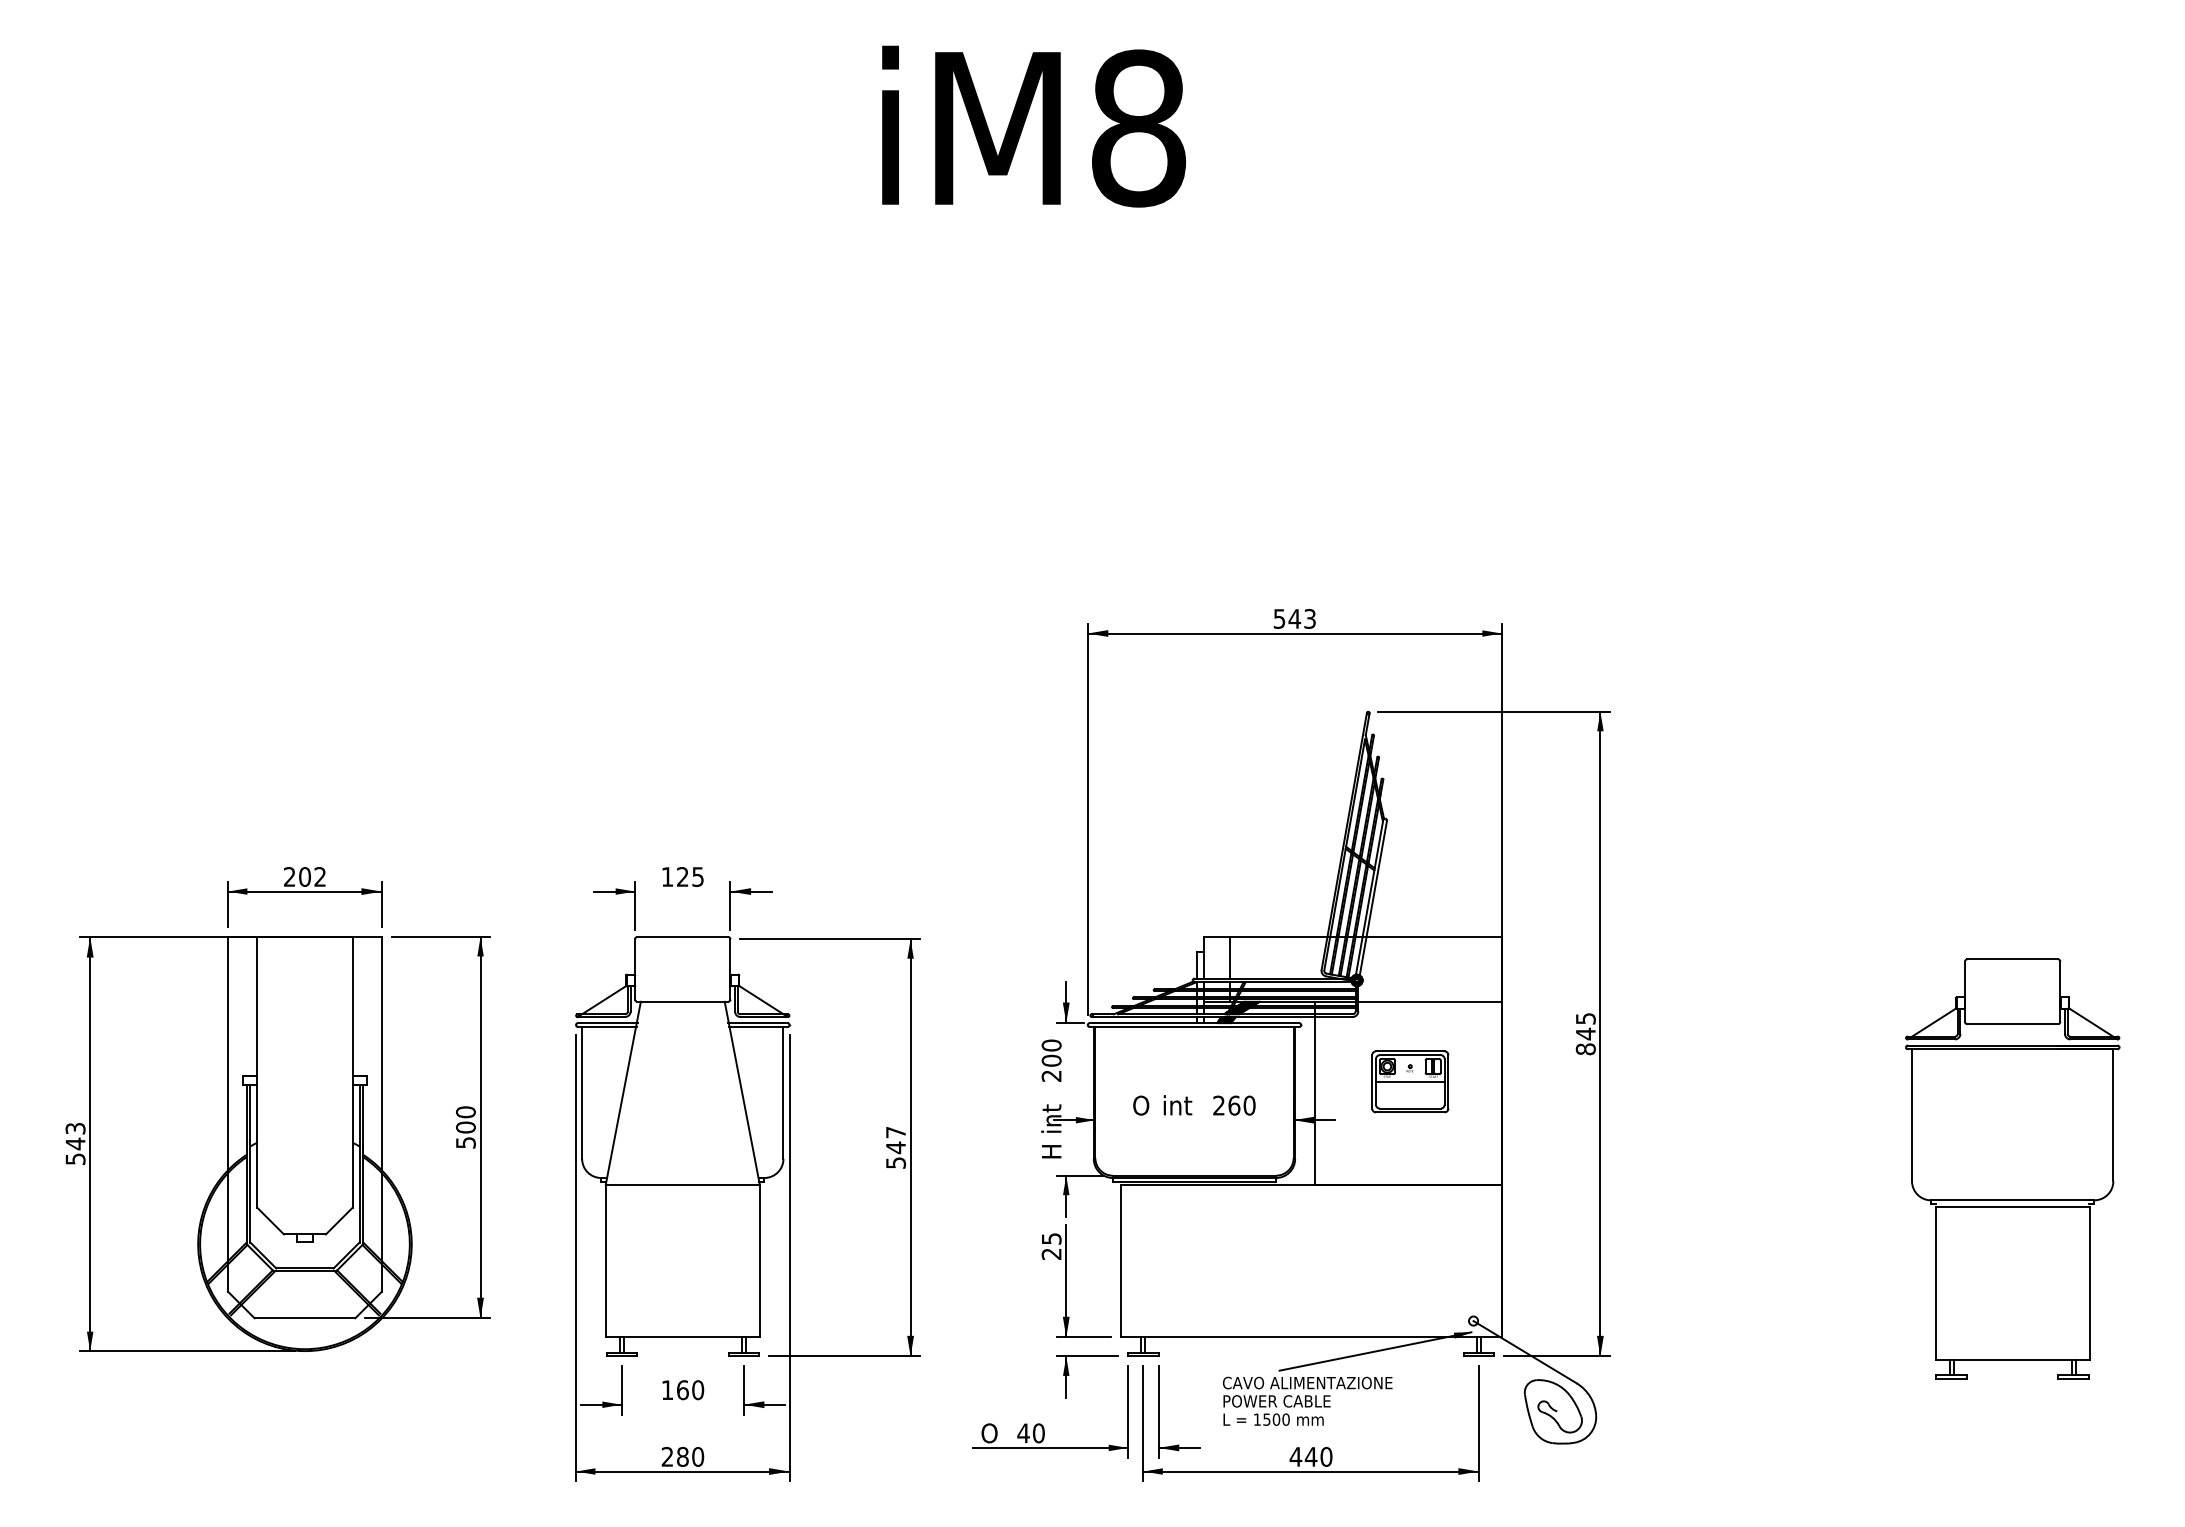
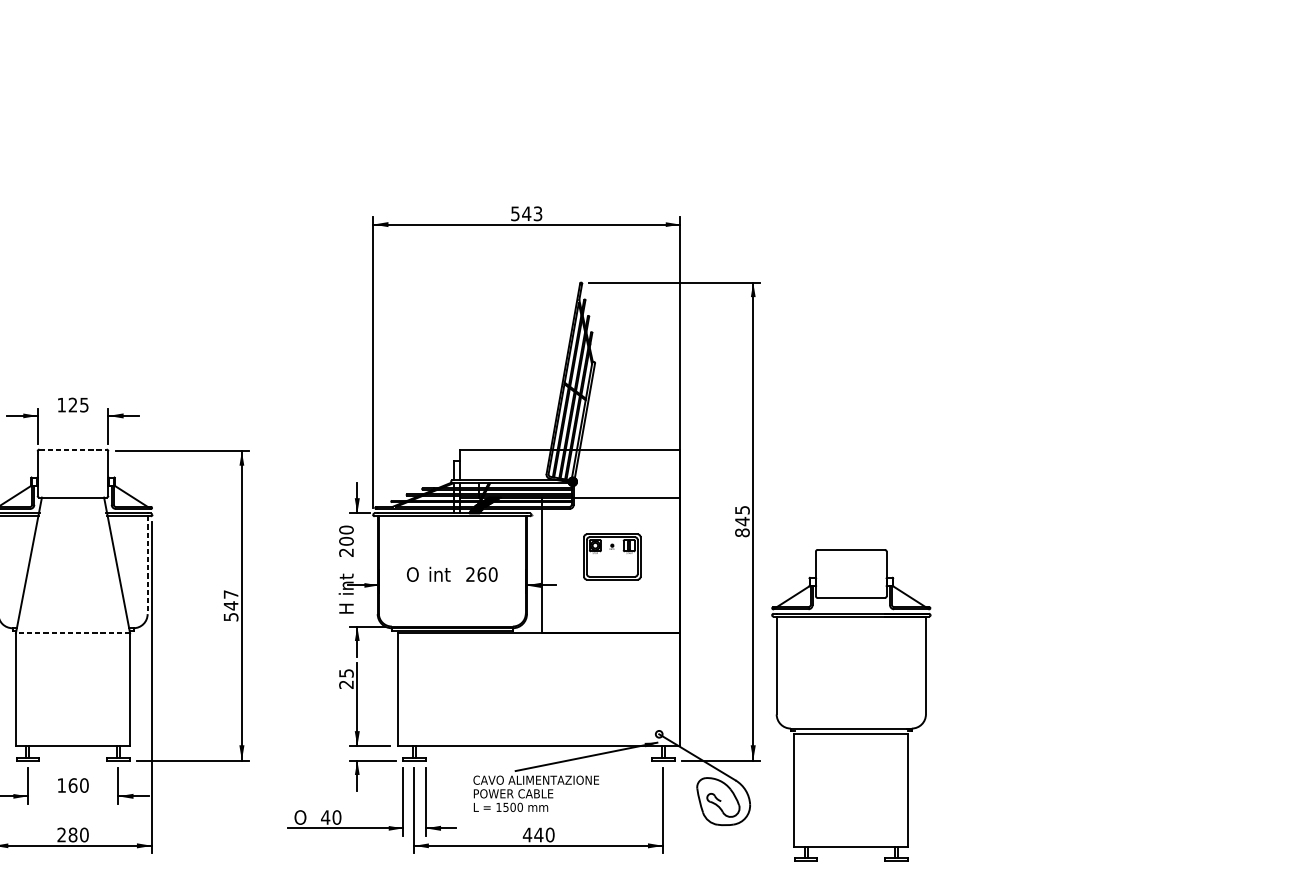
line: (683, 936) -> (73, 449), solid -> dashed
line: (1230, 957) -> (479, 464), removed
line: (1410, 1081) -> (612, 556), removed
line: (783, 1092) -> (147, 564), solid -> dashed
part: (2012, 1168) -> (851, 704), moved
line: (682, 1184) -> (72, 633), solid -> dashed

